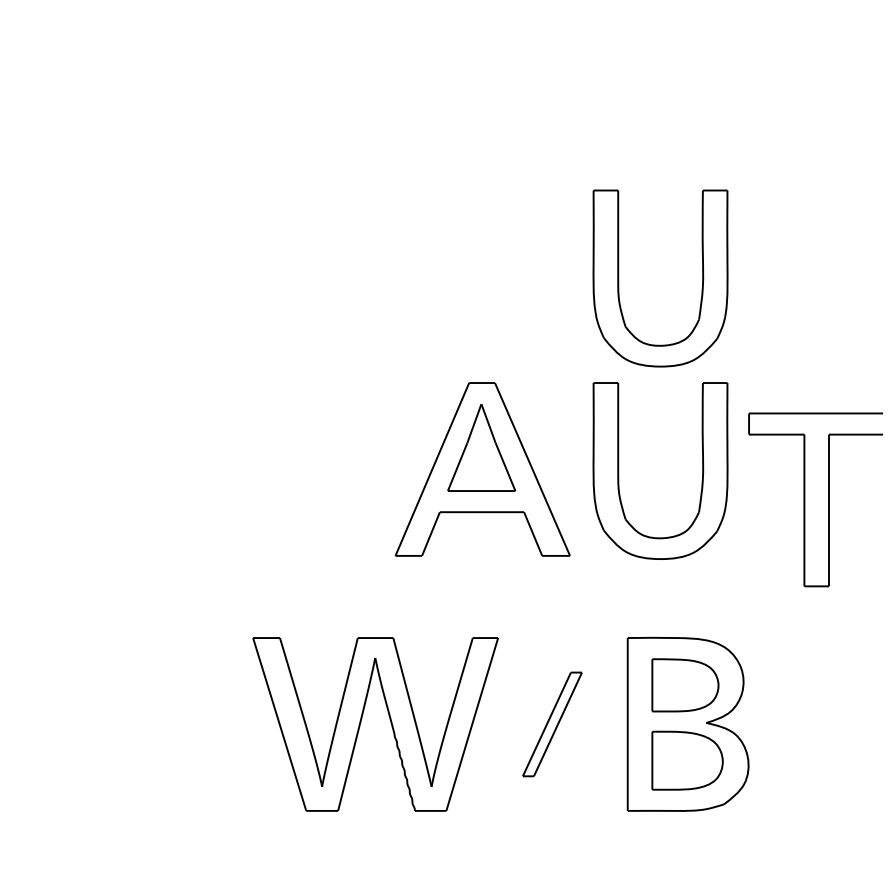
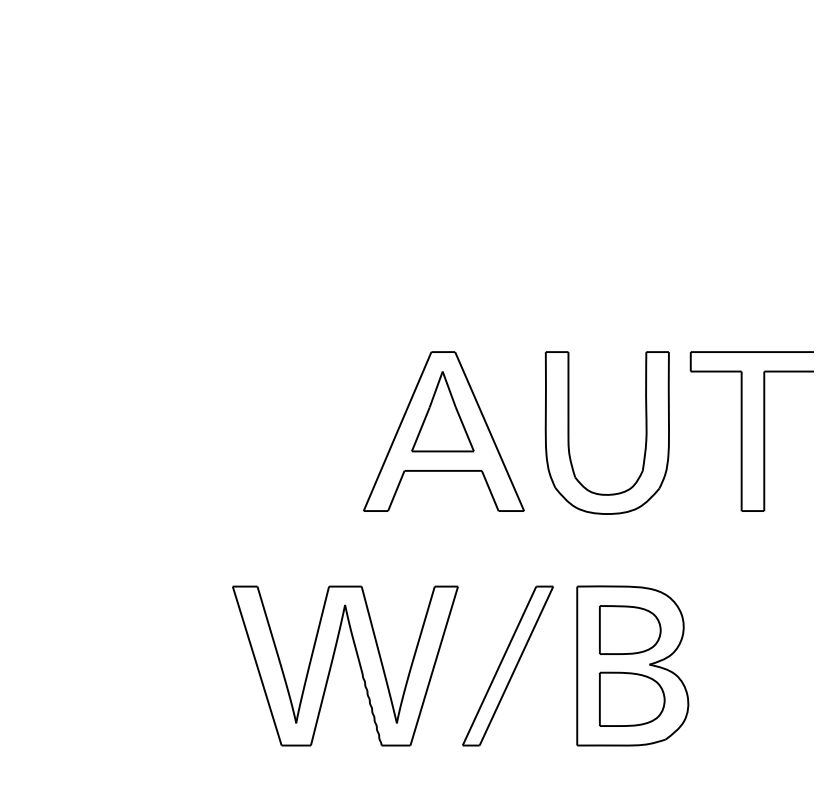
part: (619, 277) -> (569, 255), removed
part: (805, 499) -> (742, 431), moved
part: (551, 723) -> (507, 665), size x1.67

